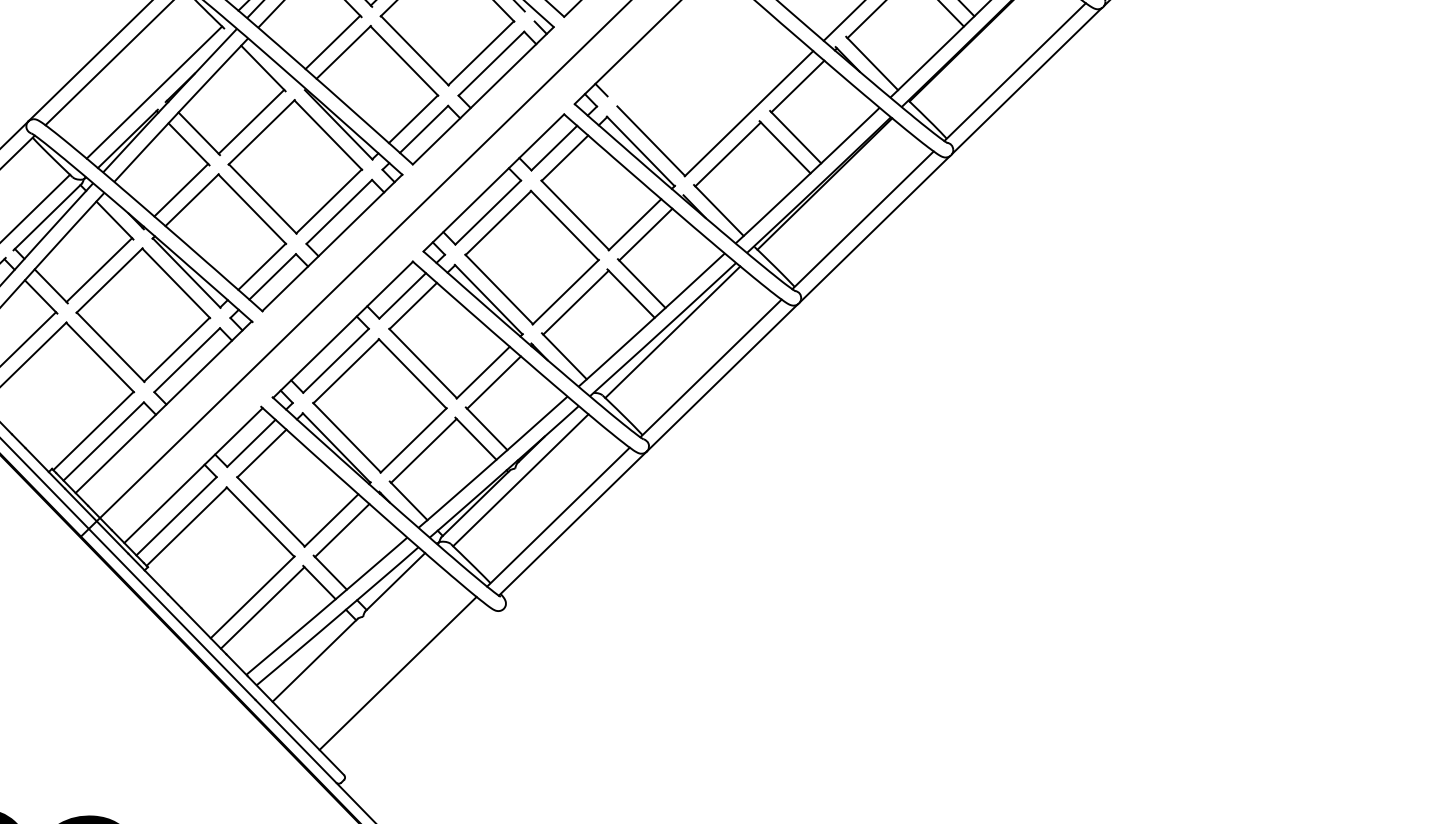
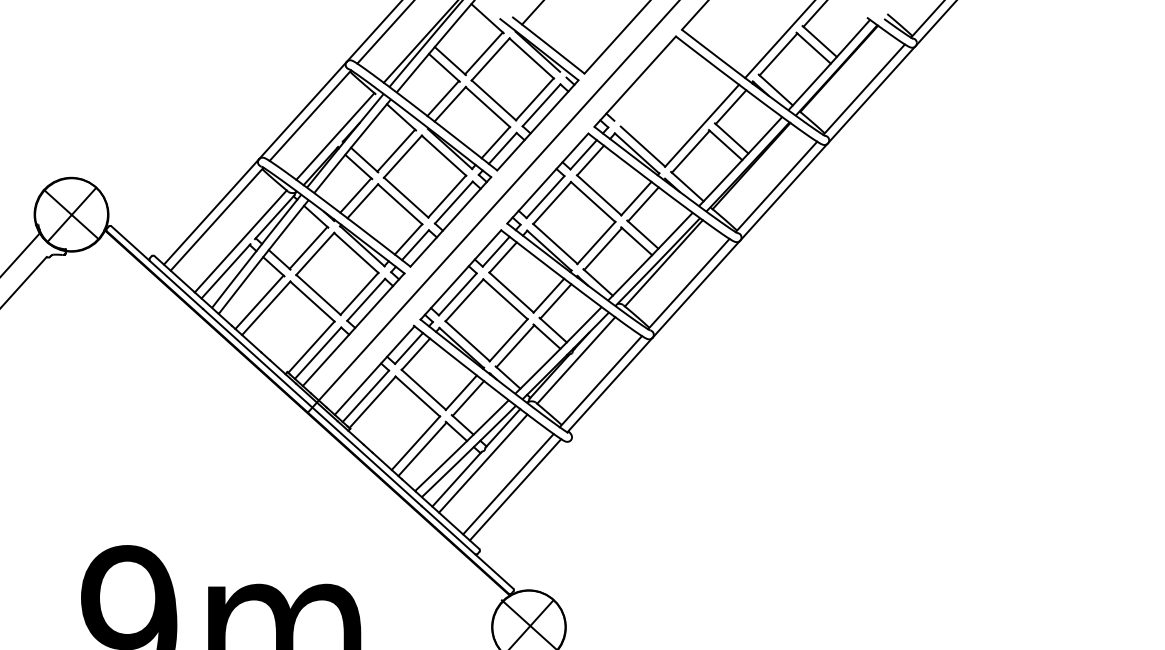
line: (359, 637) -> (483, 463), added
line: (408, 682) -> (515, 489), added

